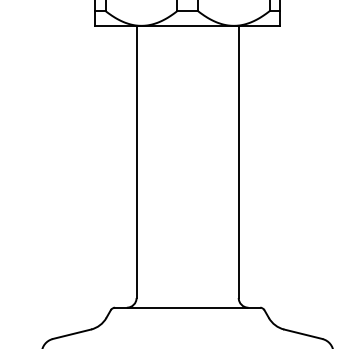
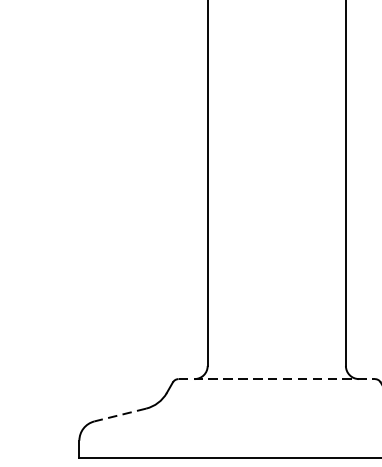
line: (187, 307) -> (276, 378), solid -> dashed
line: (72, 334) -> (120, 415), solid -> dashed

